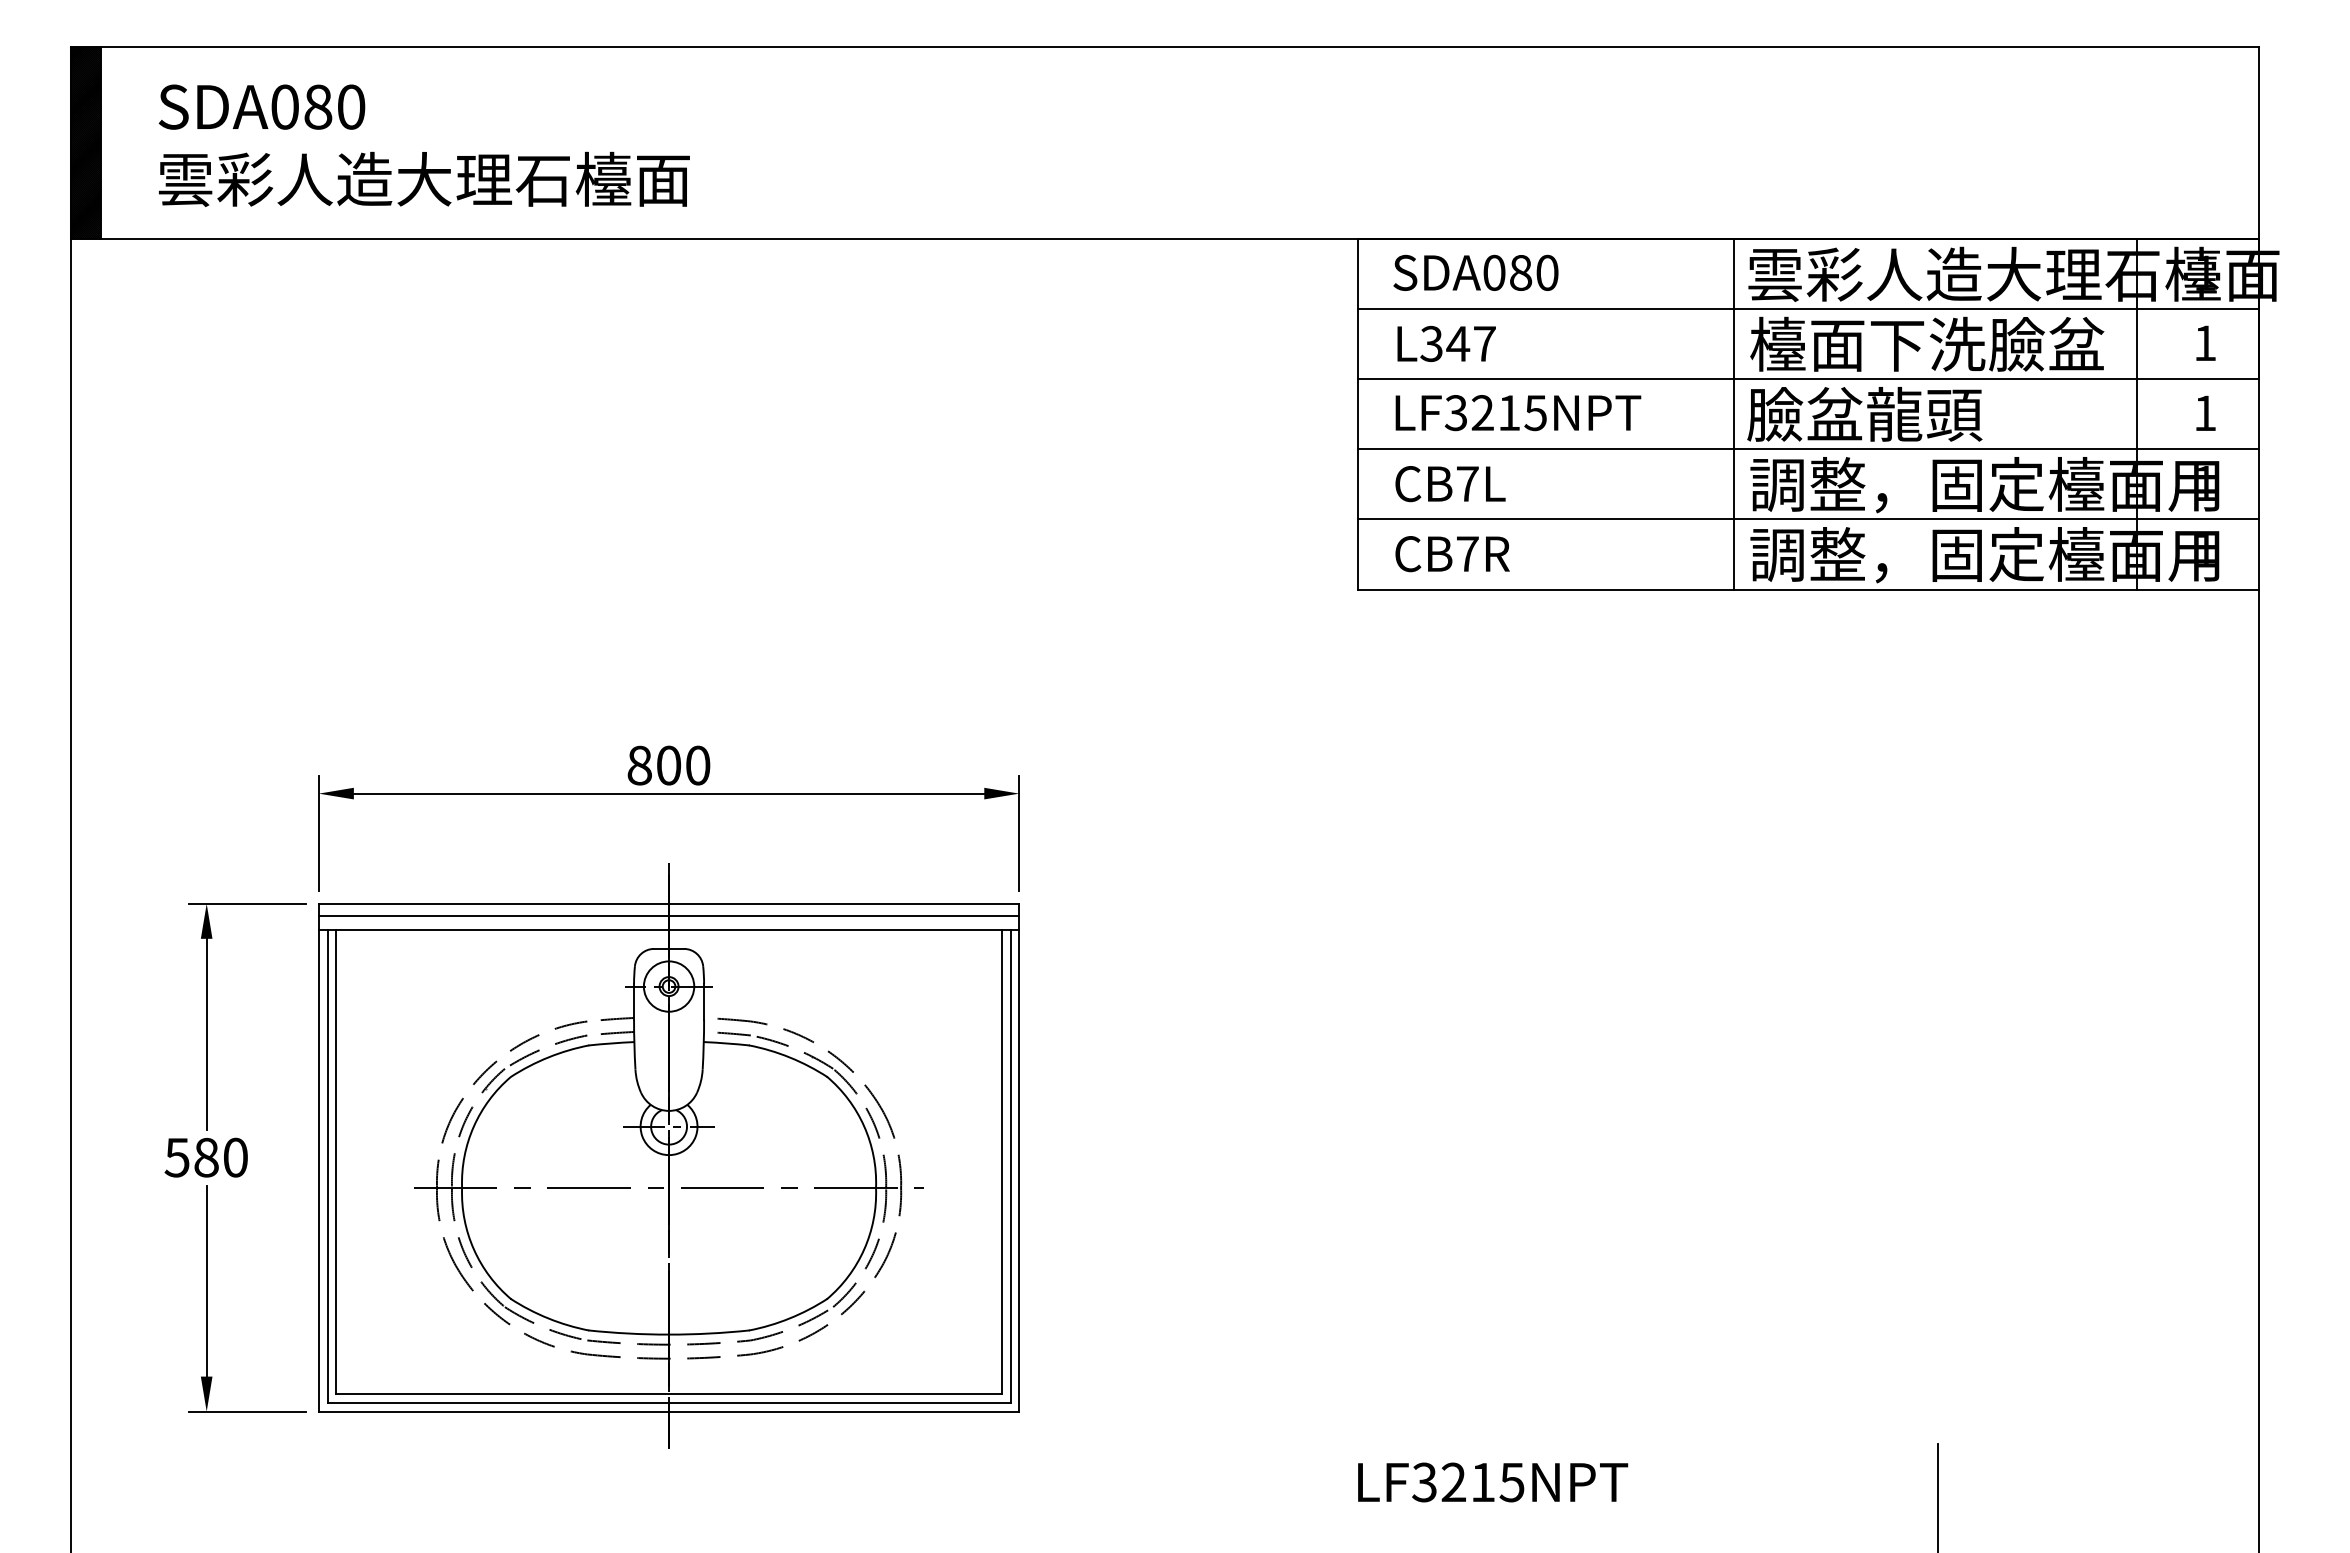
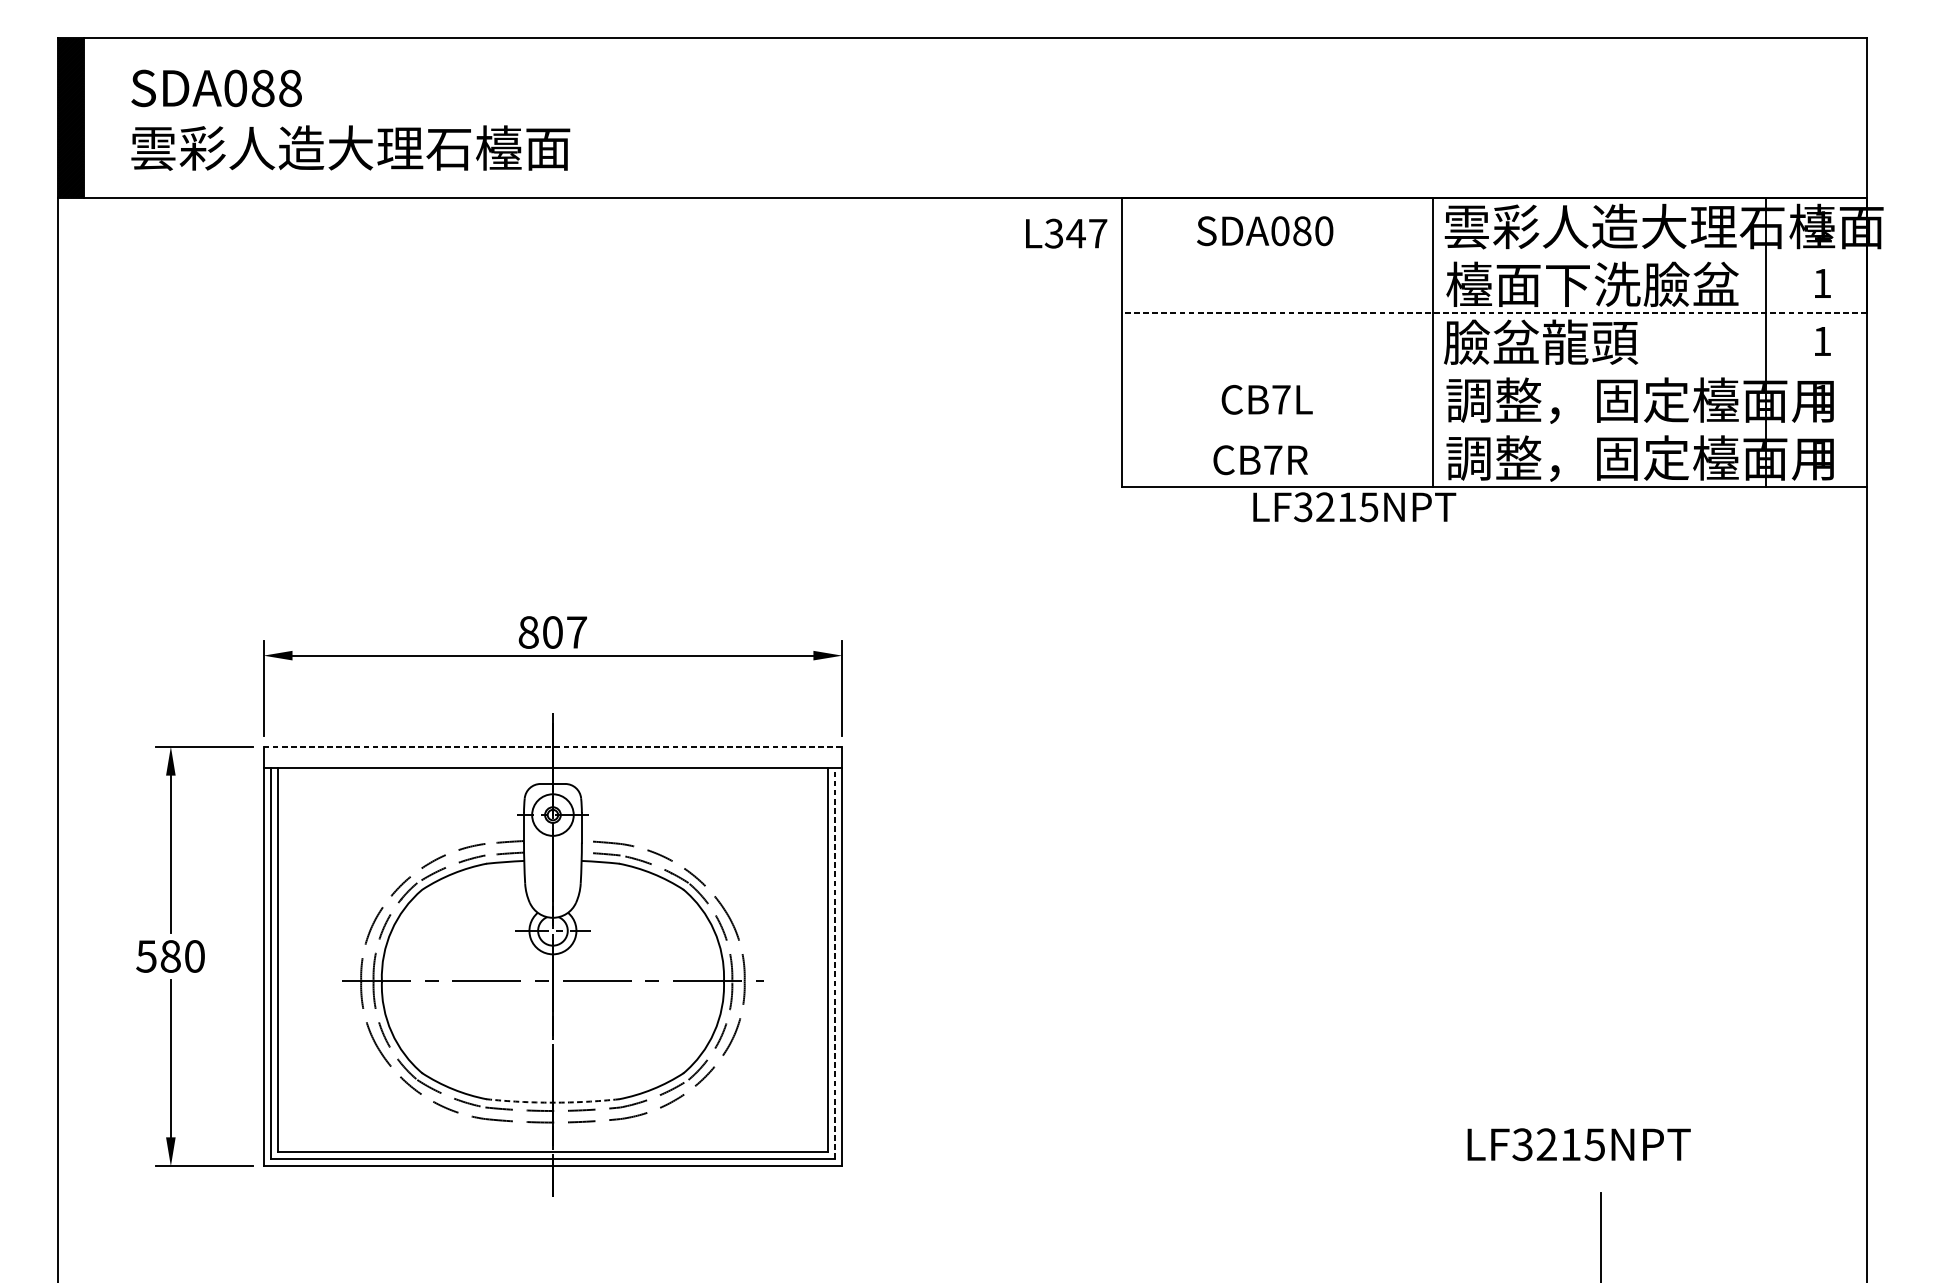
text: (351, 106) -> (290, 87), SDA080 -> SDA088
text: (1475, 272) -> (1264, 230), moved
line: (1808, 309) -> (1494, 255), removed
text: (1446, 343) -> (1066, 233), moved
line: (1808, 379) -> (1494, 313), solid -> dashed
text: (1518, 413) -> (1354, 507), moved
line: (1808, 449) -> (1494, 371), removed
text: (1450, 484) -> (1267, 400), moved
line: (1808, 519) -> (1494, 429), removed
text: (1452, 554) -> (1260, 460), moved
text: (698, 765) -> (577, 632), 800 -> 807
line: (669, 903) -> (553, 746), solid -> dashed
line: (668, 916) -> (552, 757), removed
line: (1010, 1165) -> (835, 962), solid -> dashed
arc: (669, 1334) -> (553, 1102), solid -> dashed
text: (1493, 1482) -> (1579, 1144), moved

